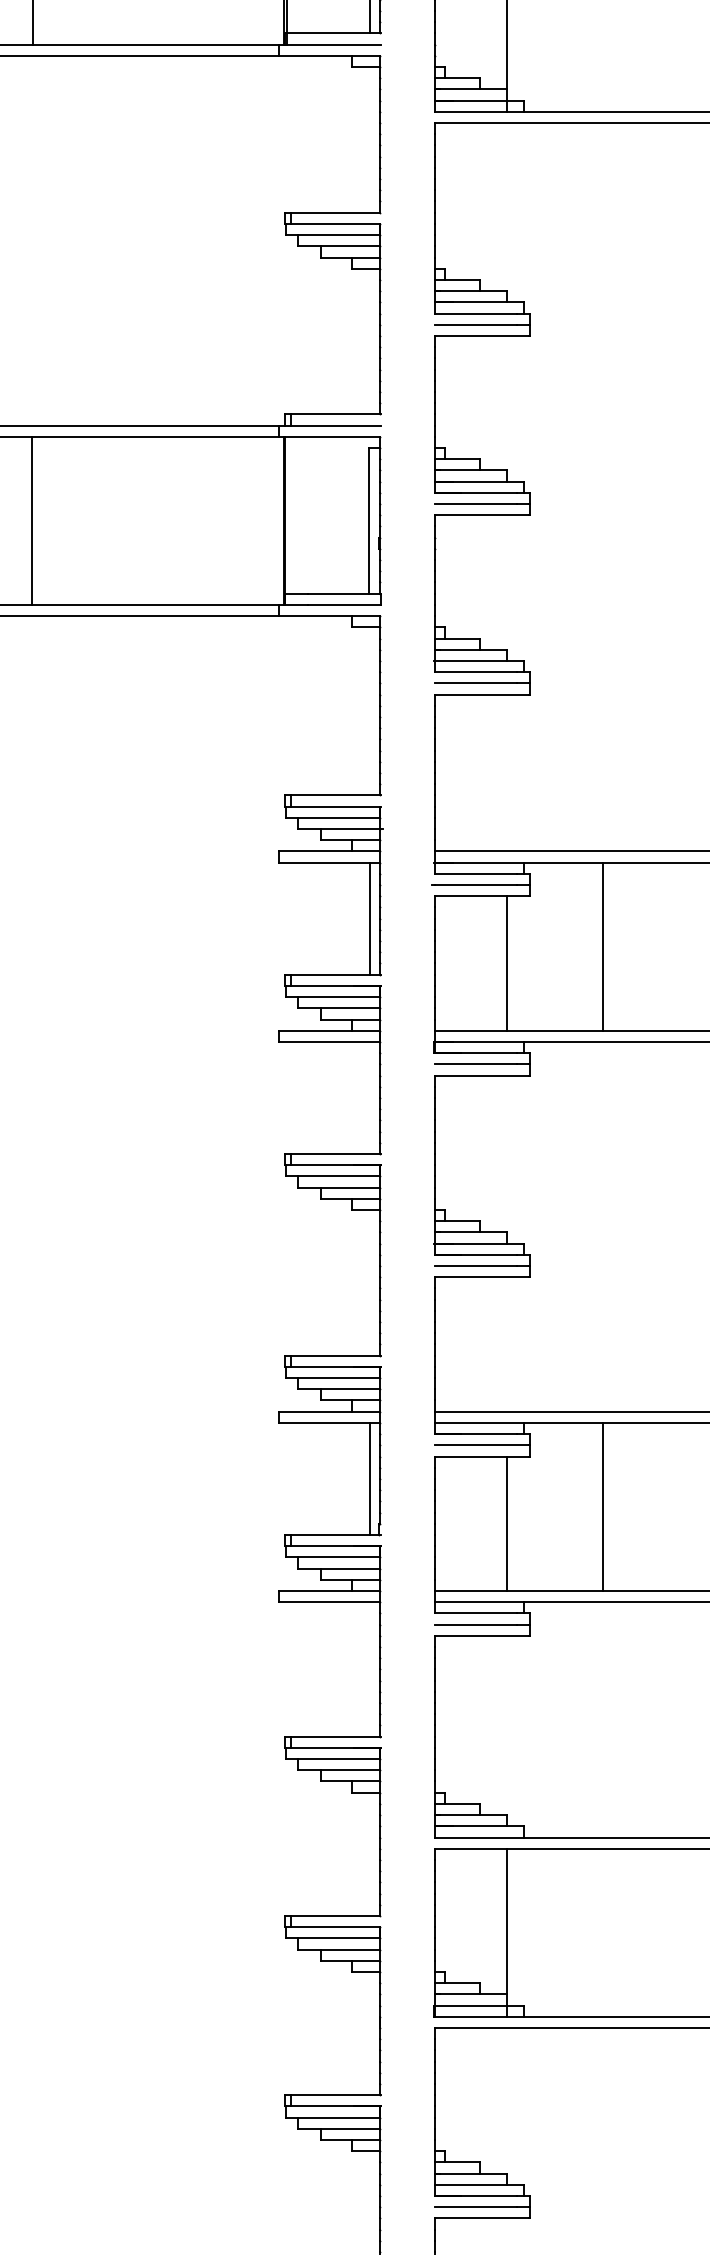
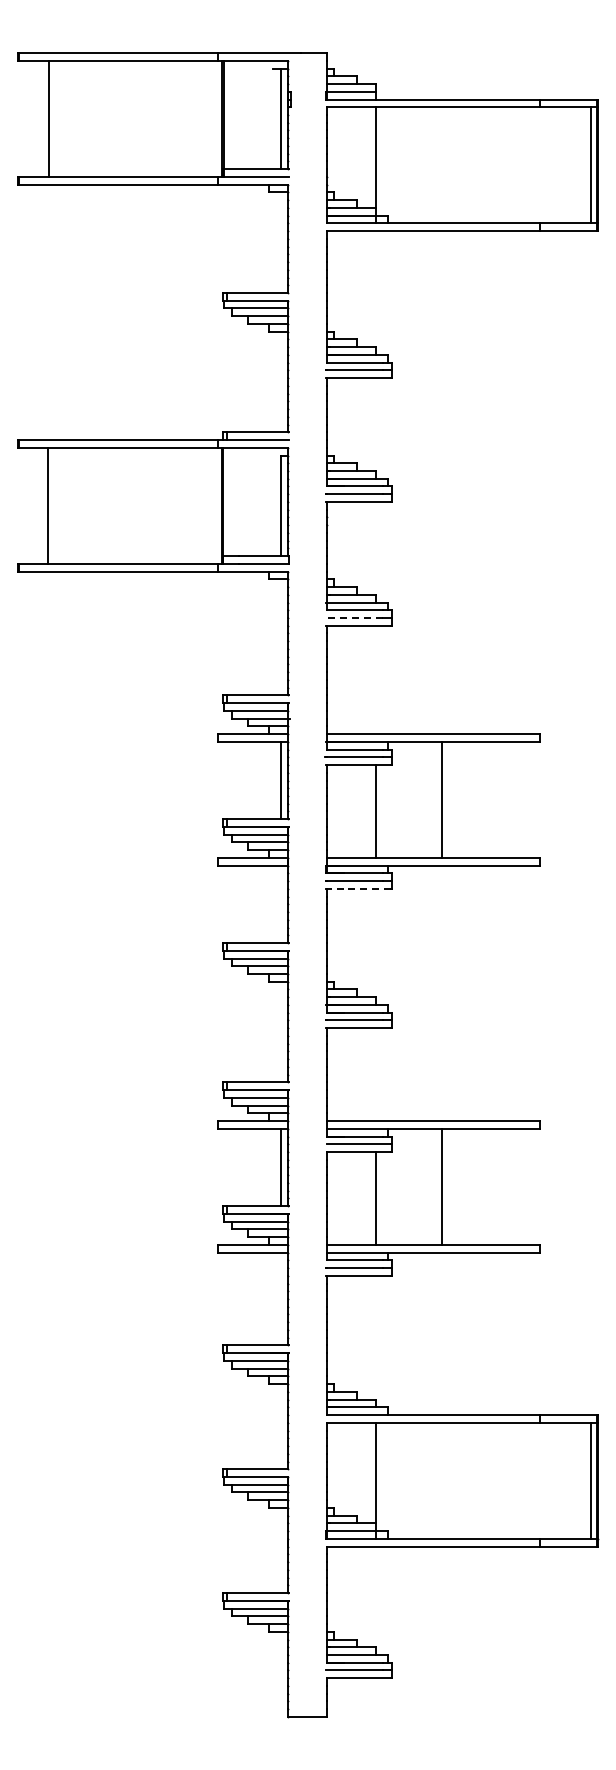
line: (475, 684) -> (354, 618), solid -> dashed
line: (481, 1074) -> (358, 888), solid -> dashed

